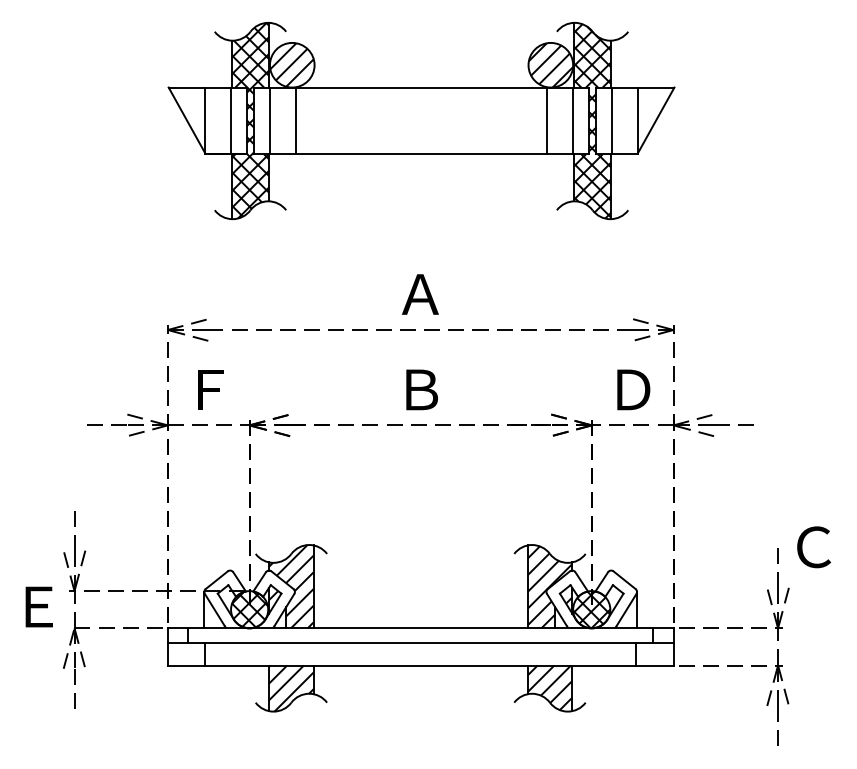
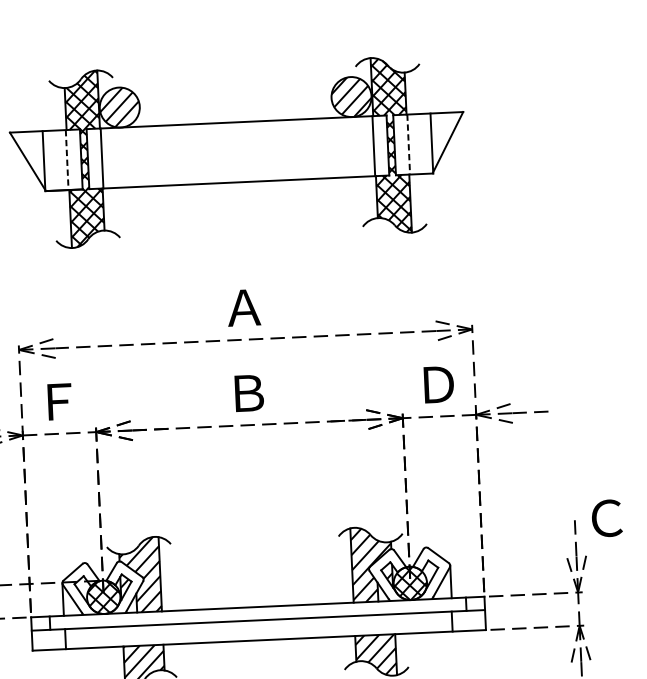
line: (295, 120) -> (124, 156), removed
line: (547, 120) -> (350, 146), removed
line: (231, 121) -> (67, 160), solid -> dashed
line: (612, 121) -> (409, 144), solid -> dashed

